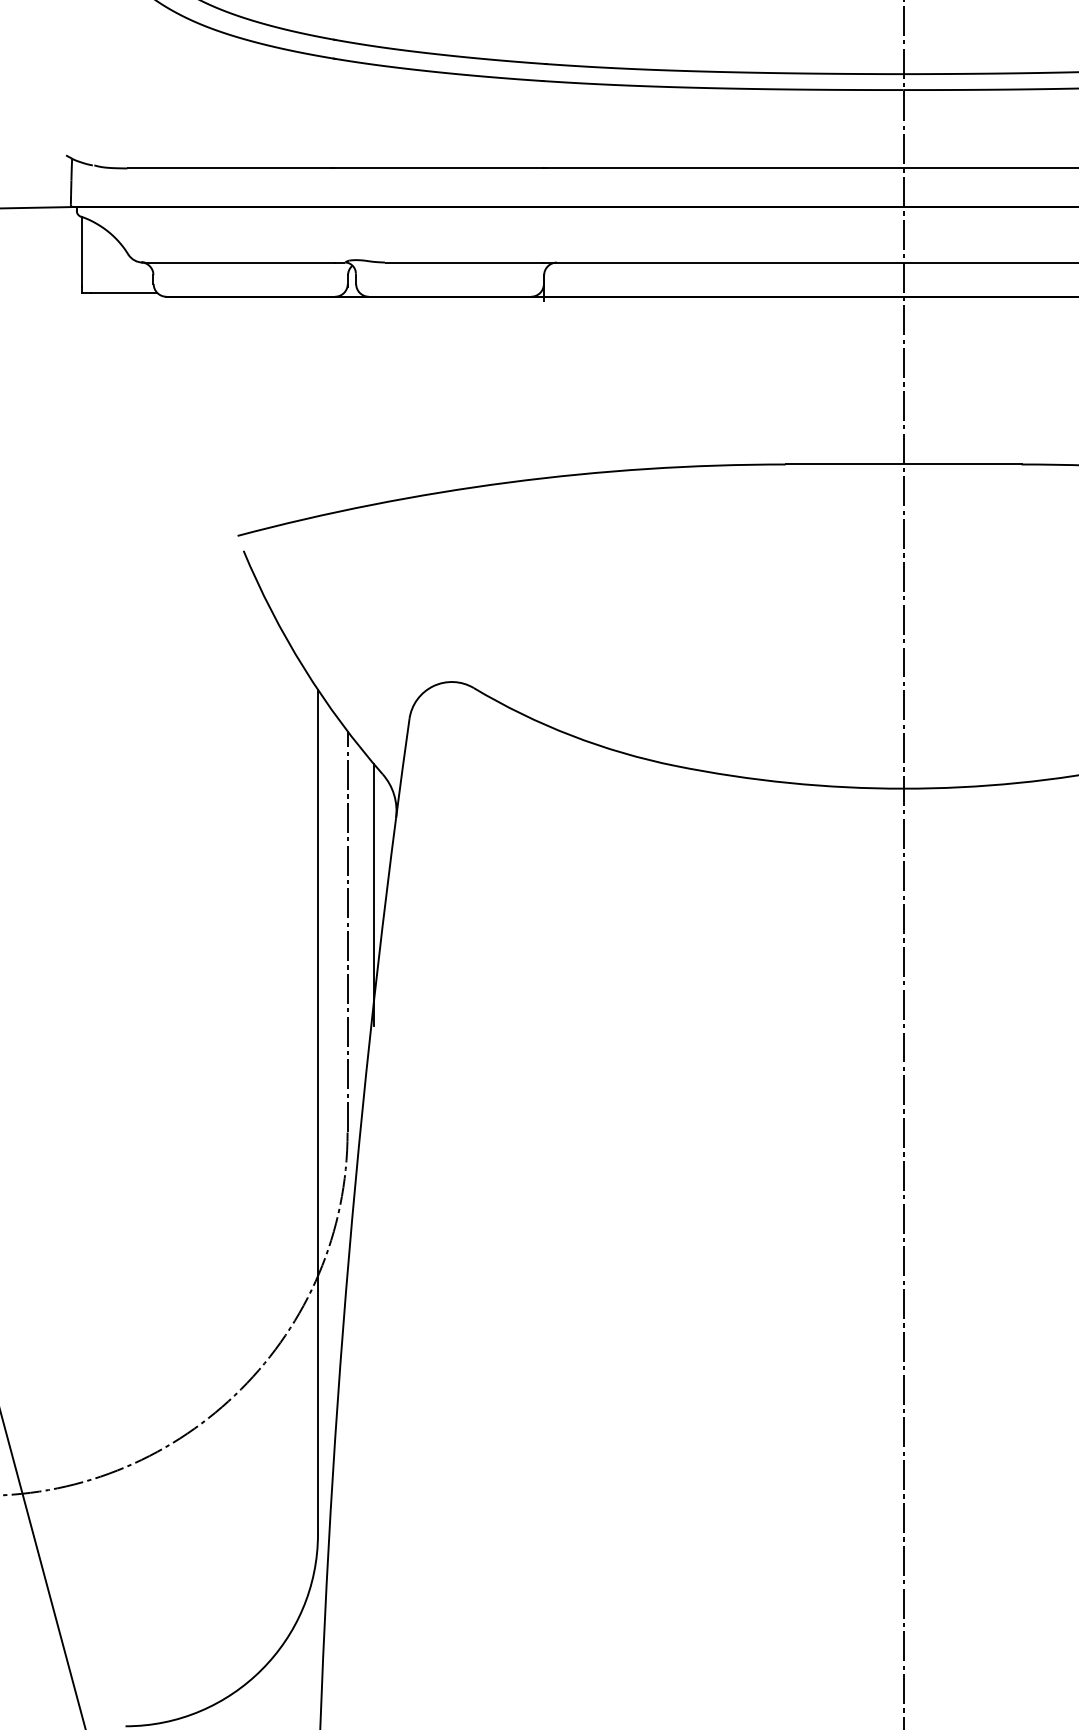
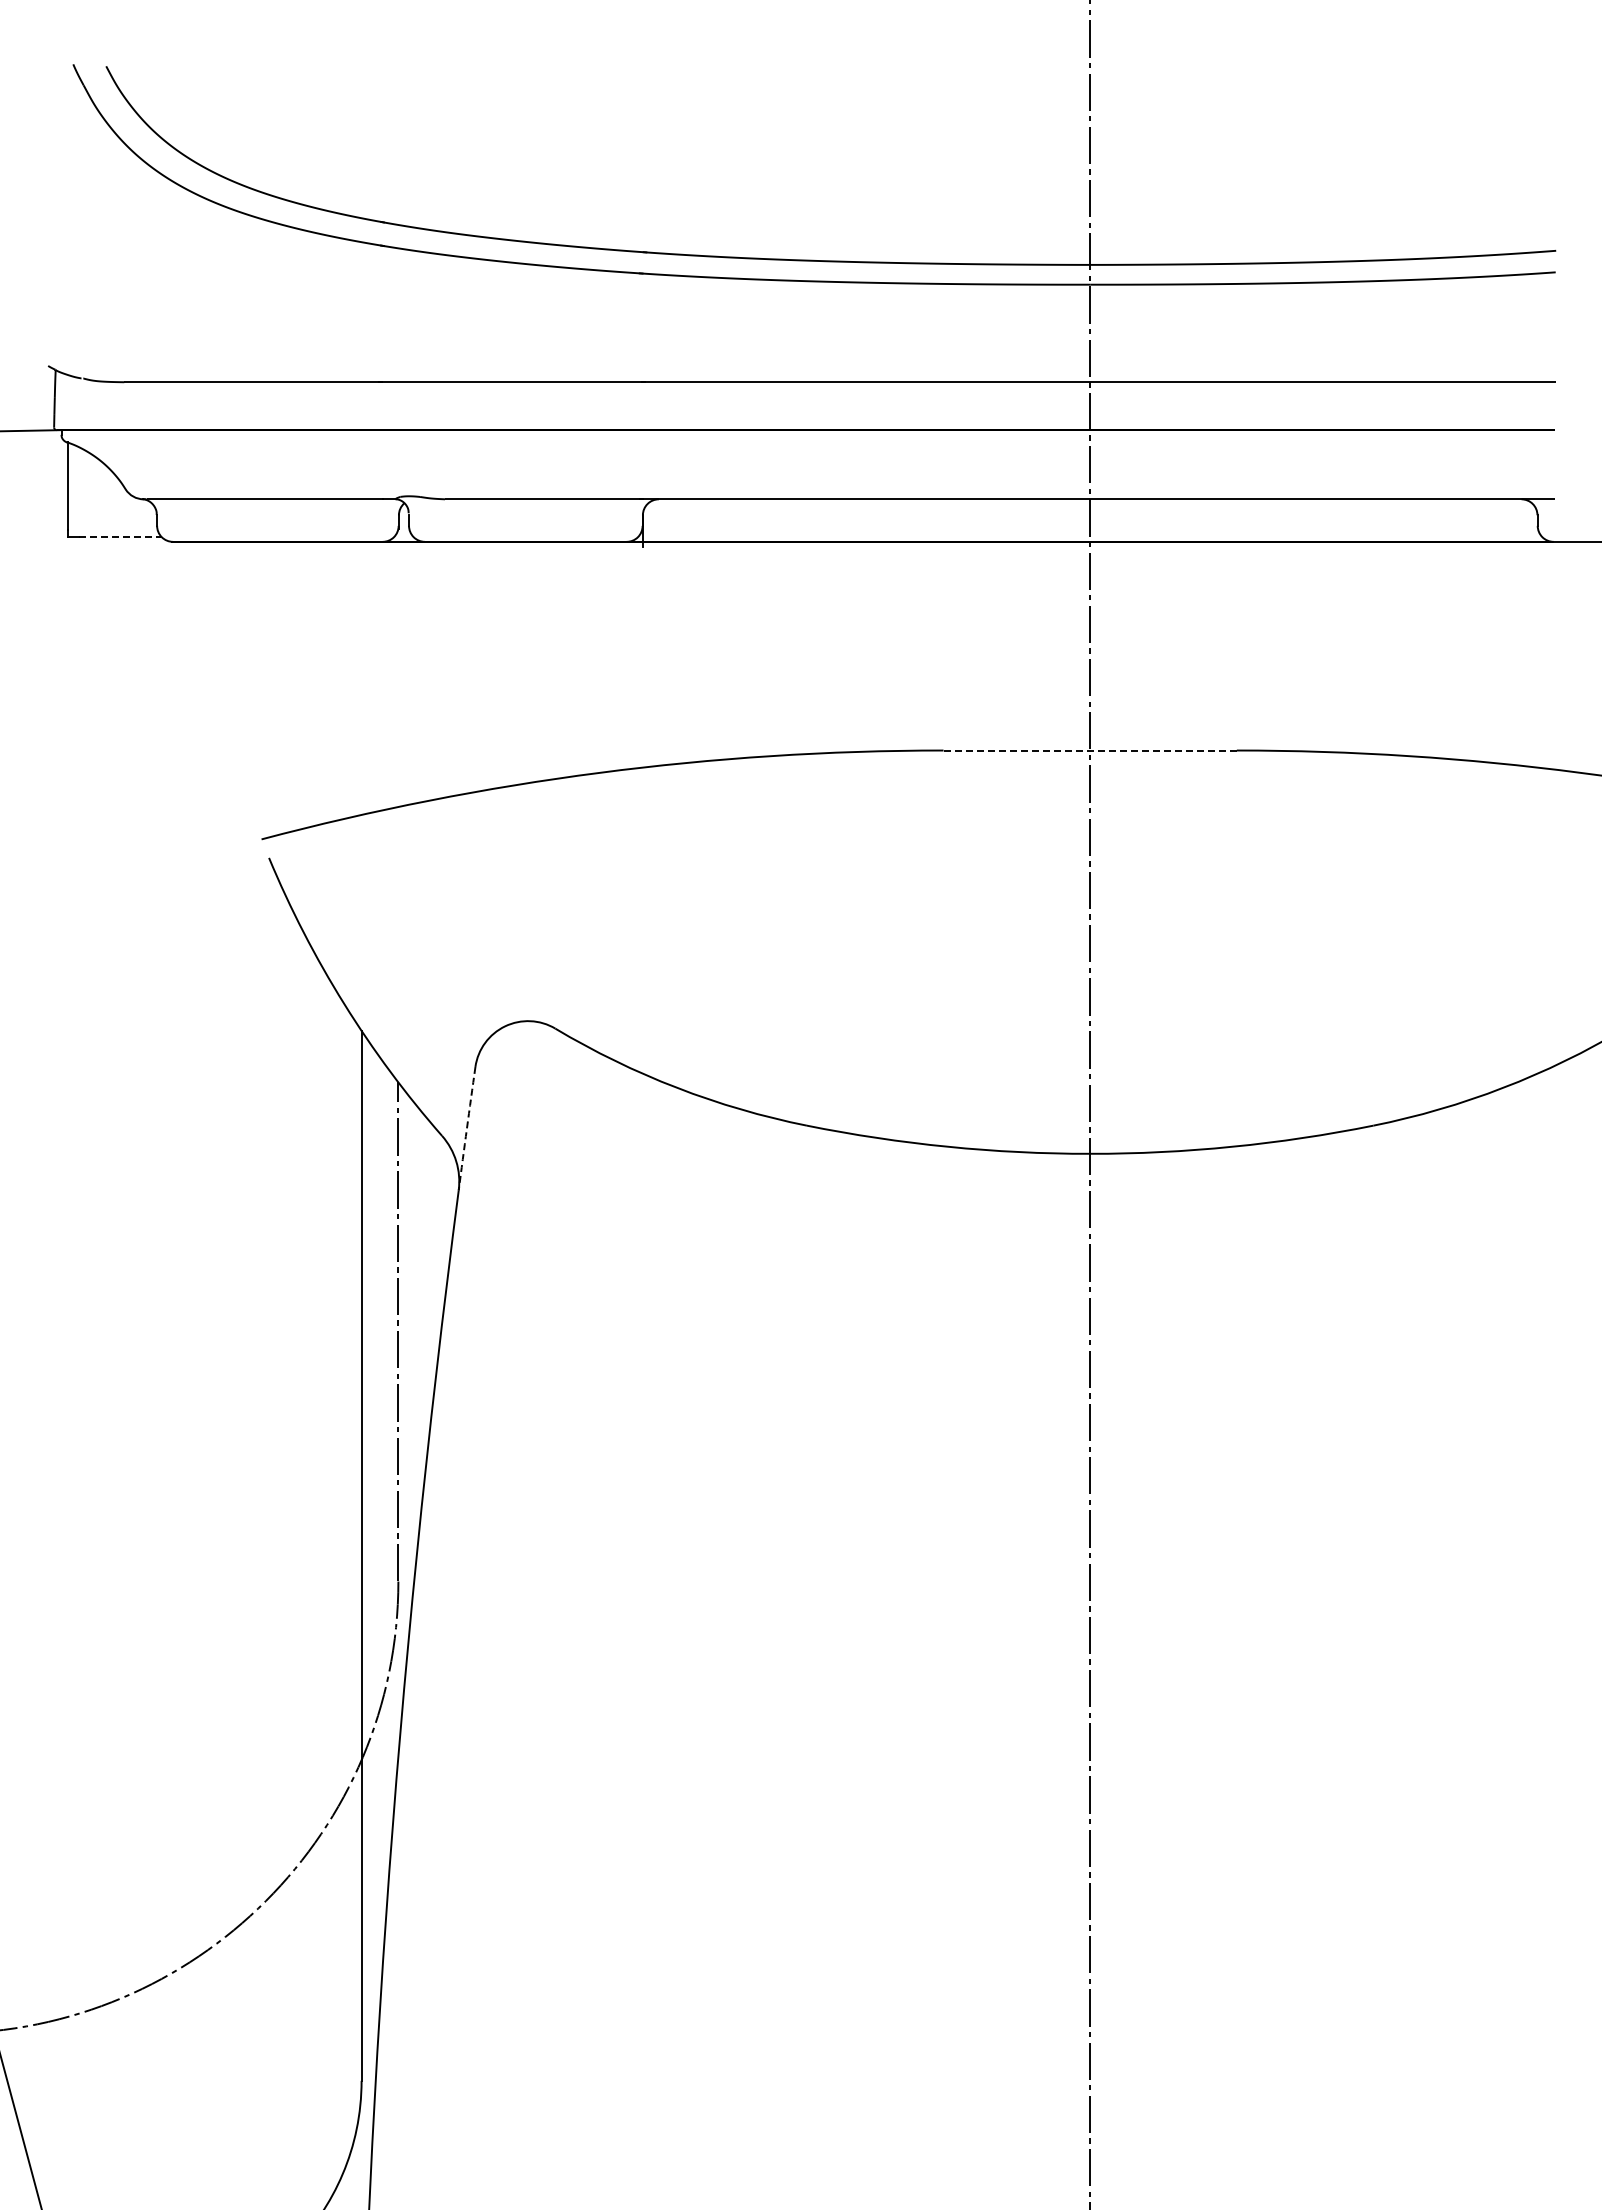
line: (124, 292) -> (120, 536), solid -> dashed
line: (903, 464) -> (1090, 750), solid -> dashed
arc: (402, 768) -> (466, 1128), solid -> dashed
line: (373, 894) -> (430, 1285), removed

